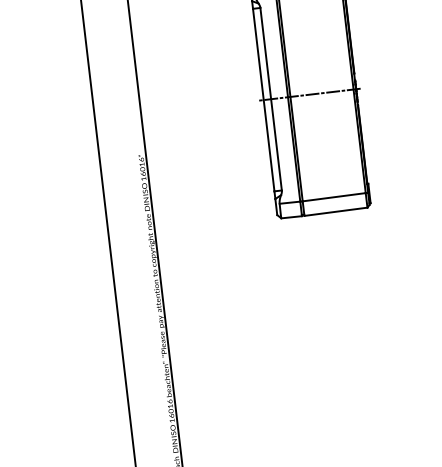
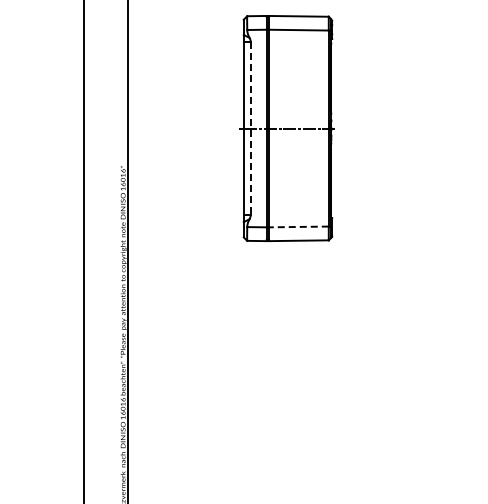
line: (270, 100) -> (250, 129), solid -> dashed
line: (333, 196) -> (298, 226), solid -> dashed

